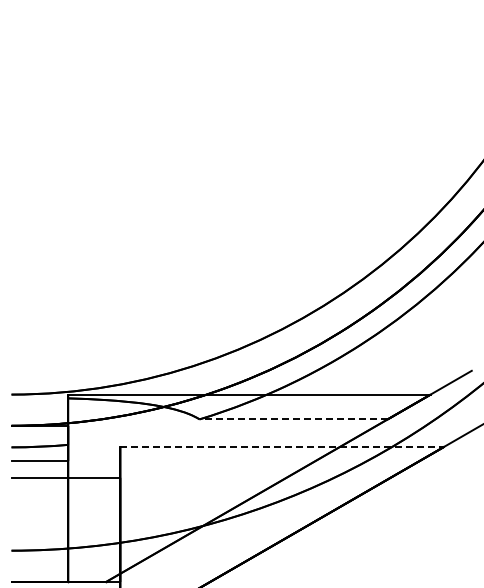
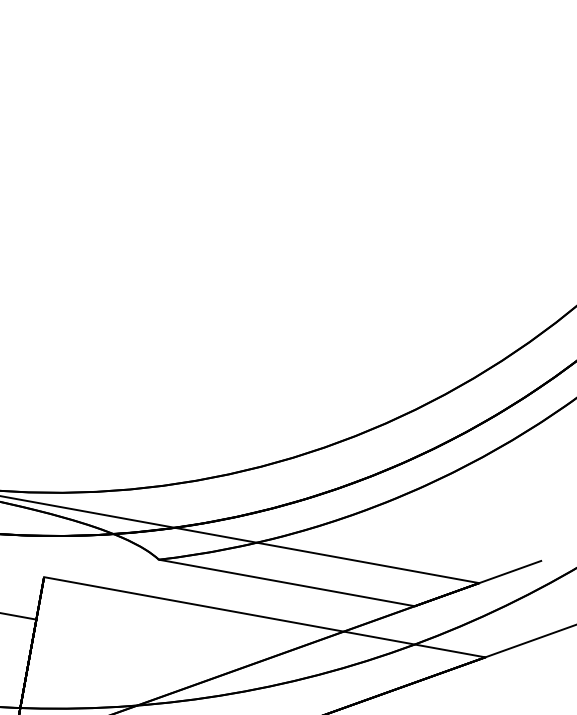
line: (293, 419) -> (286, 583), dashed -> solid
line: (282, 446) -> (264, 617), dashed -> solid

